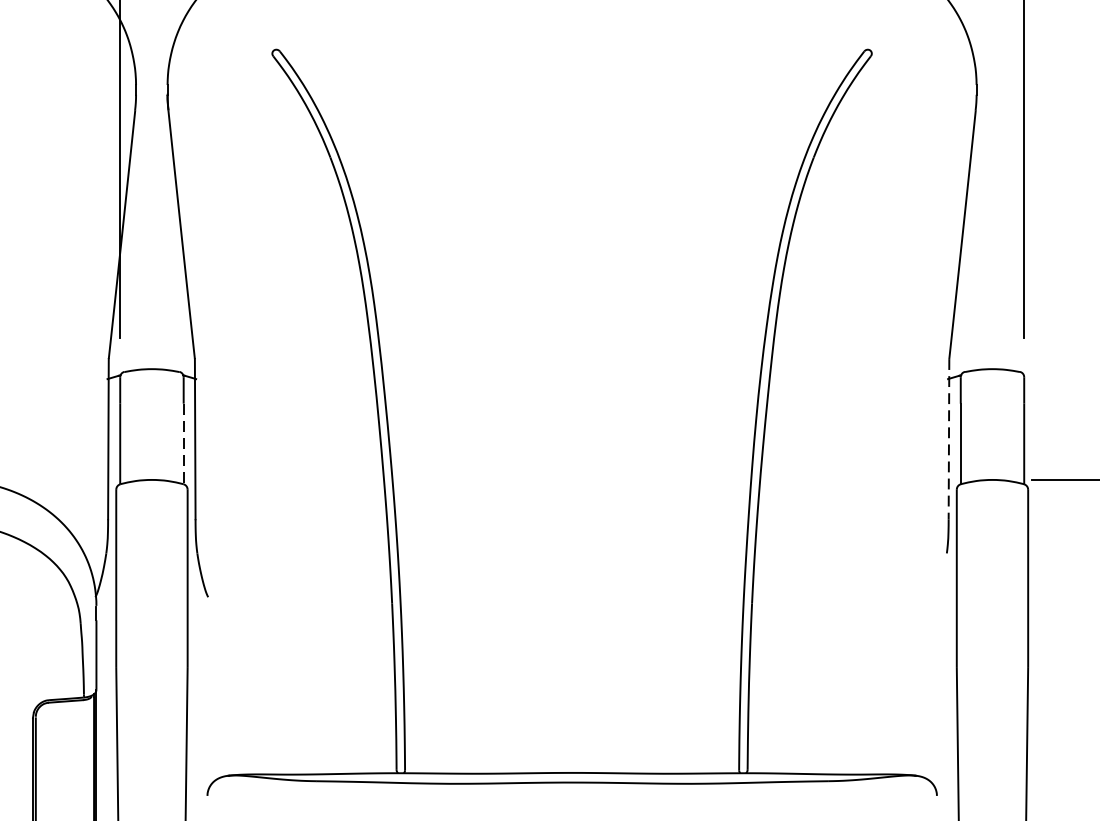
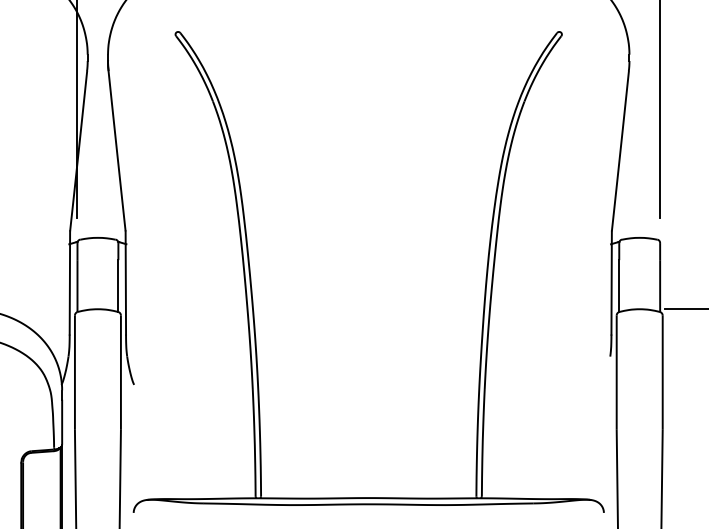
line: (948, 438) -> (611, 282), dashed -> solid
line: (183, 444) -> (118, 286), dashed -> solid

